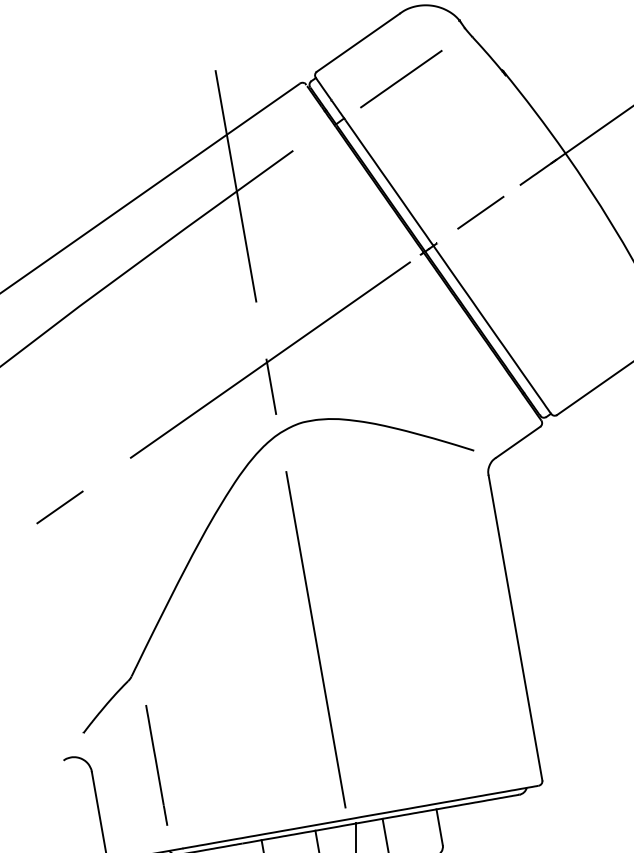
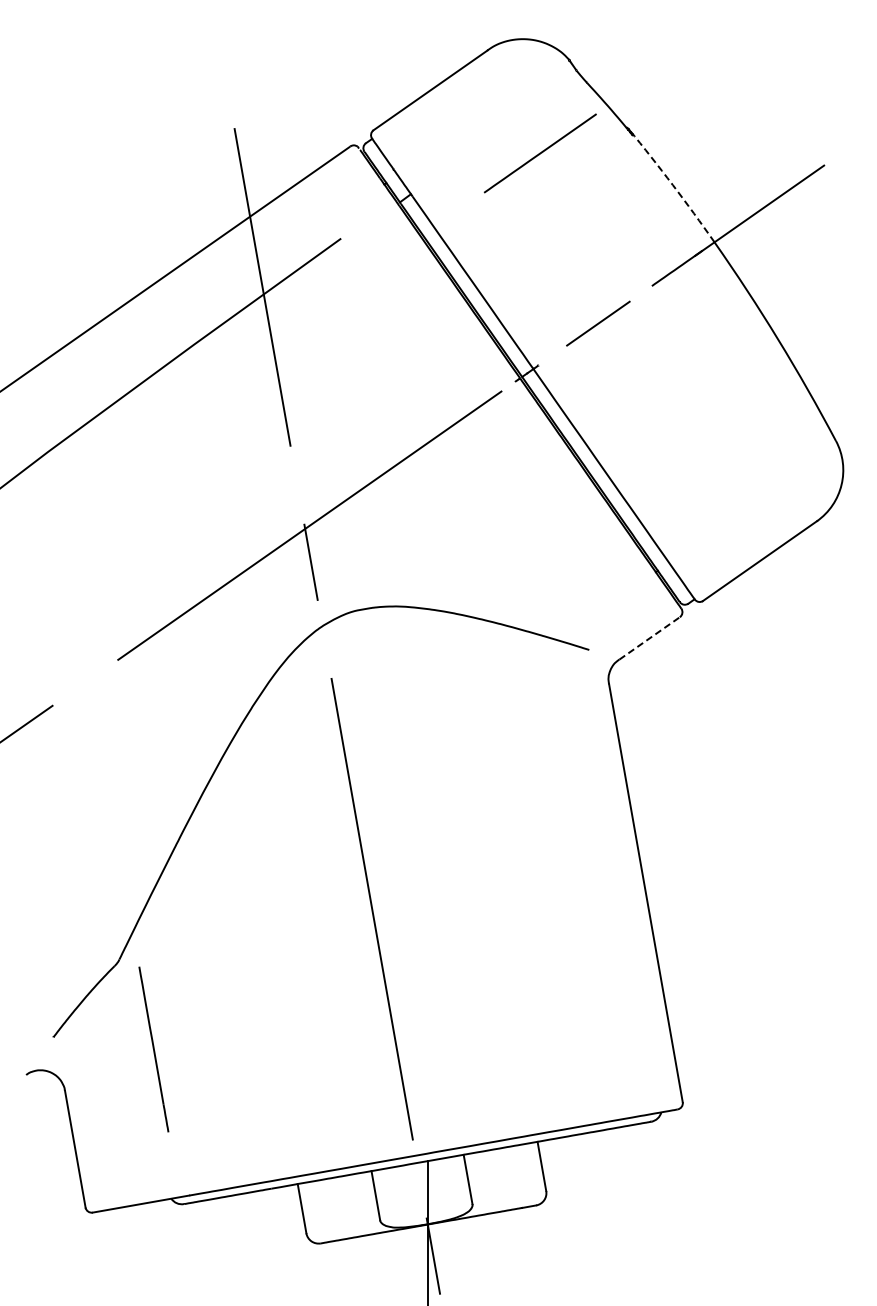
line: (400, 79) -> (539, 153), moved
arc: (534, 112) -> (672, 185), solid -> dashed
line: (518, 442) -> (649, 638), solid -> dashed
line: (156, 765) -> (153, 1049), moved

